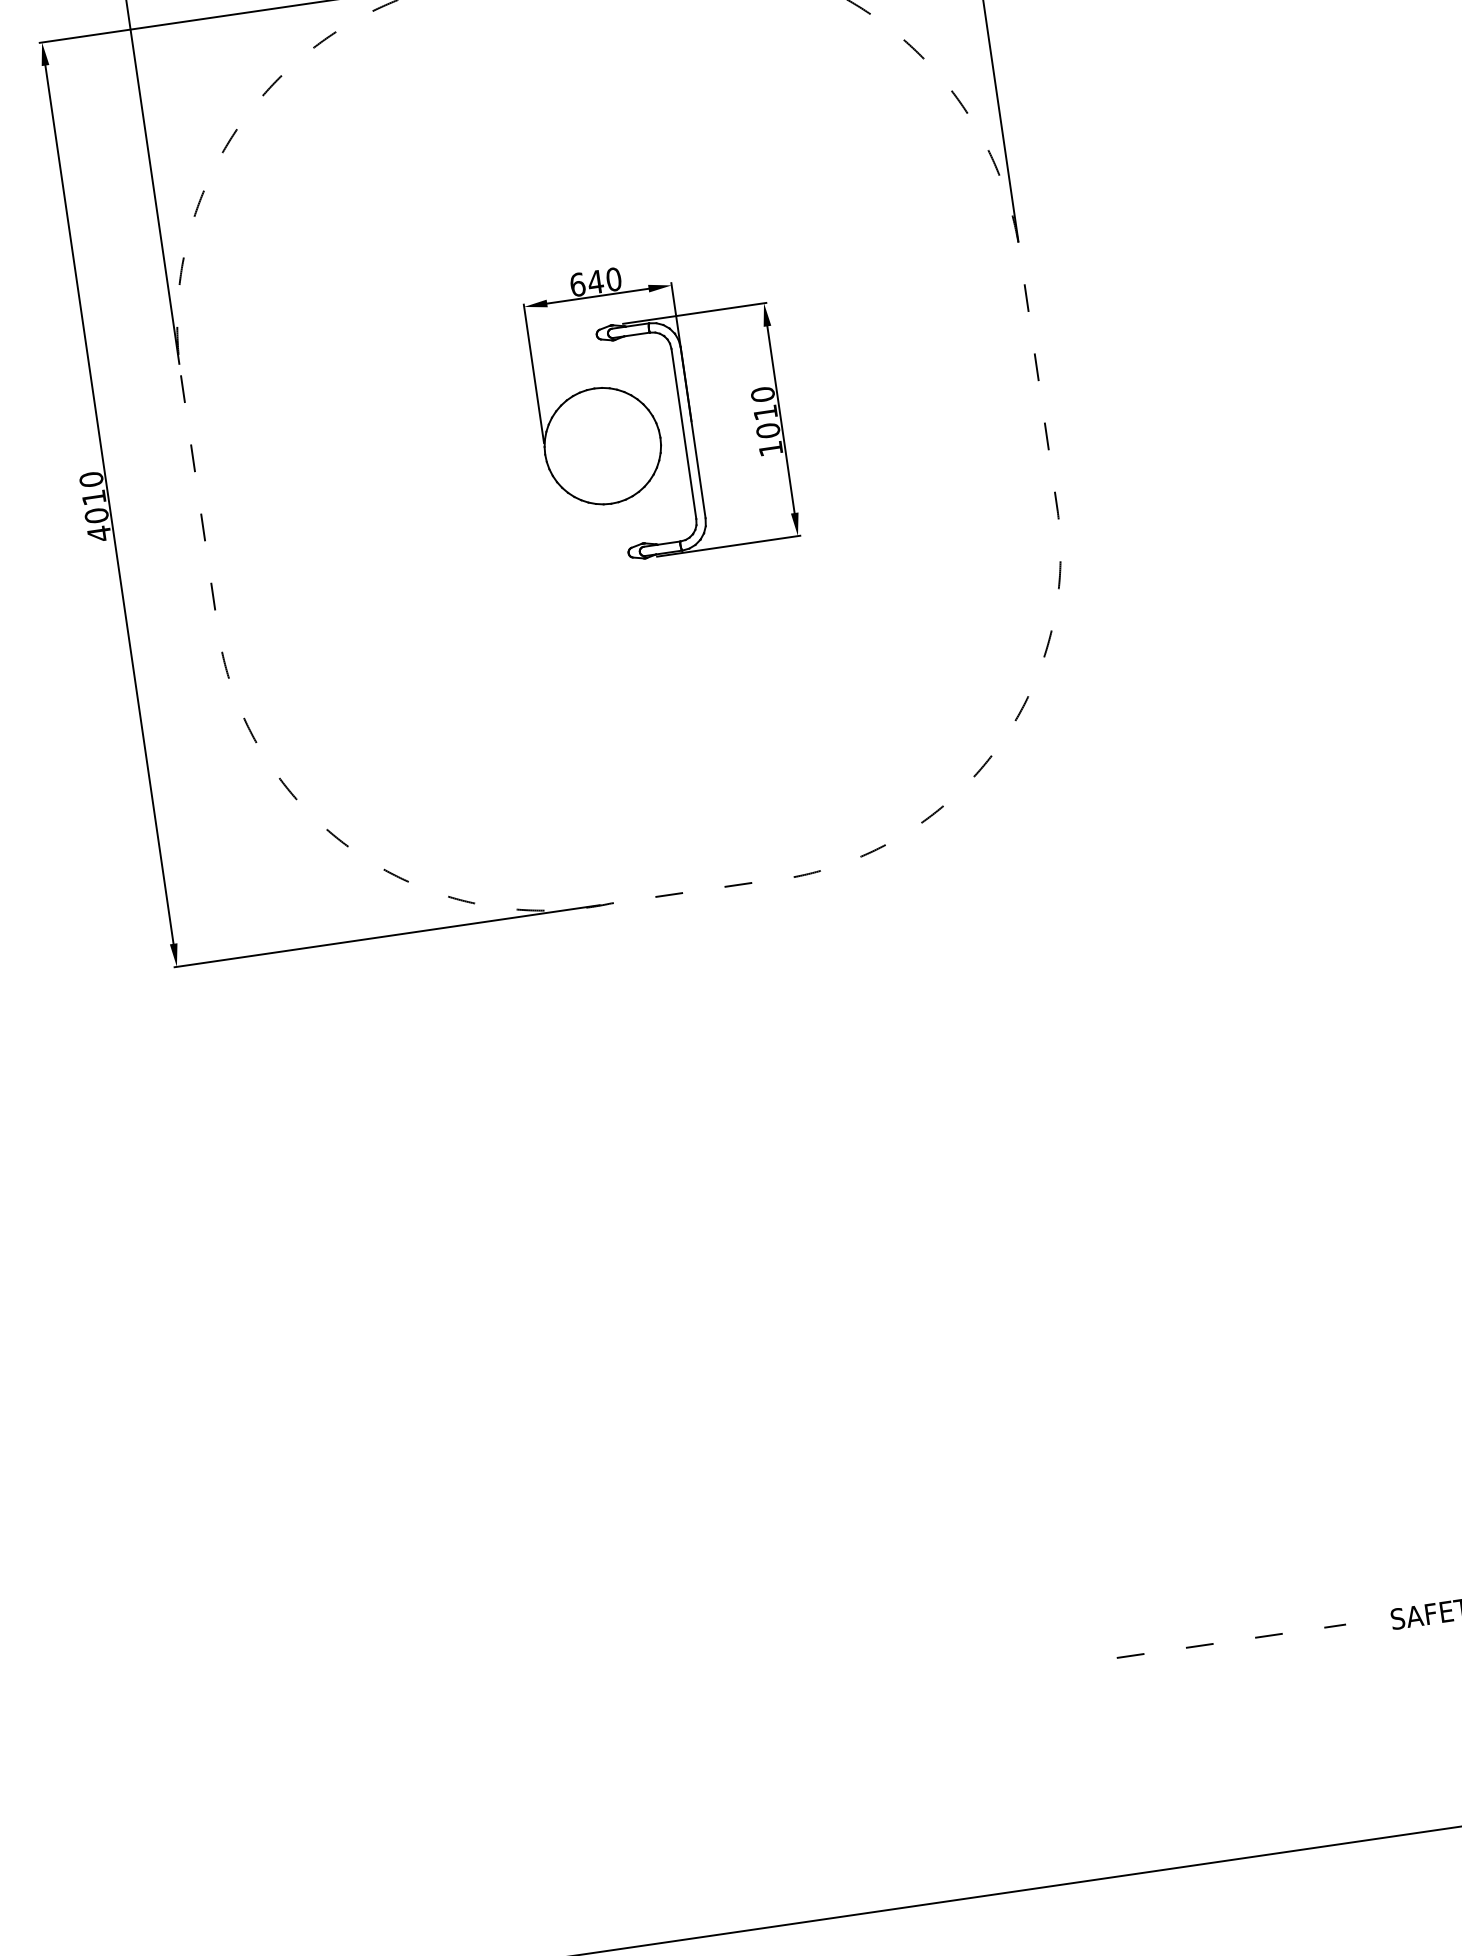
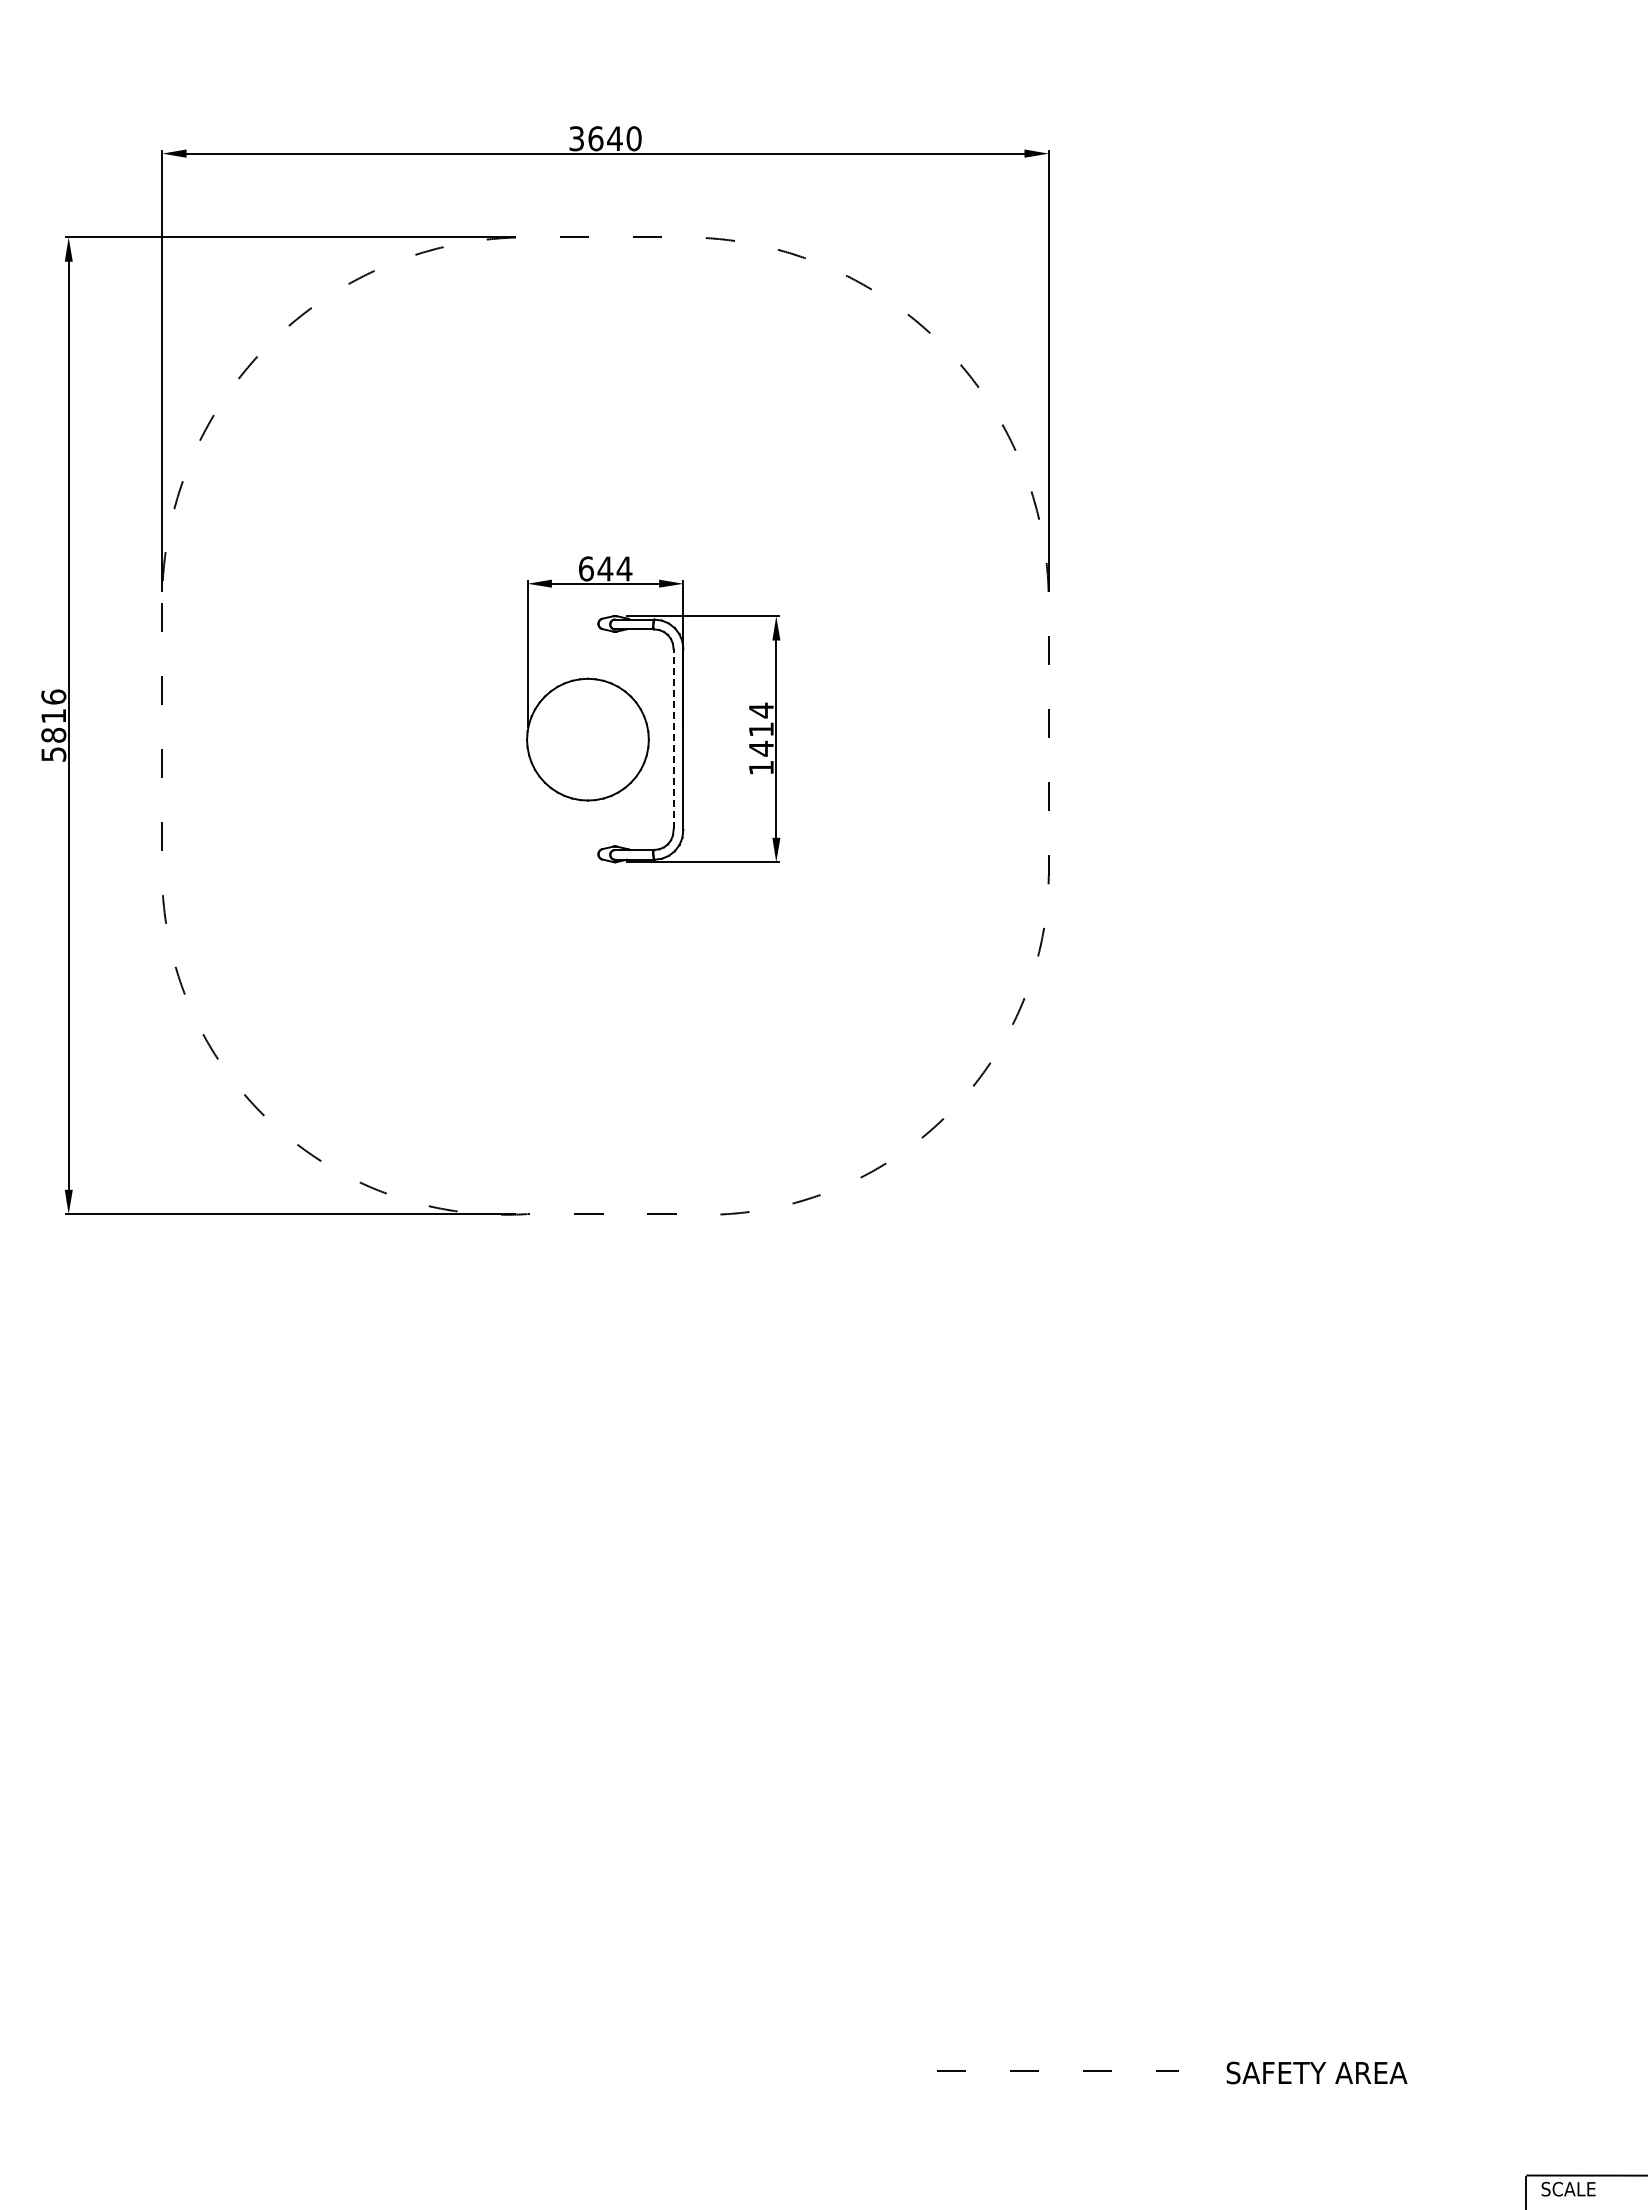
text: (613, 279) -> (624, 568), 640 -> 644
text: (764, 412) -> (760, 729), 1010 -> 1414
line: (683, 434) -> (673, 739), solid -> dashed
text: (95, 506) -> (53, 725), 4010 -> 5816

